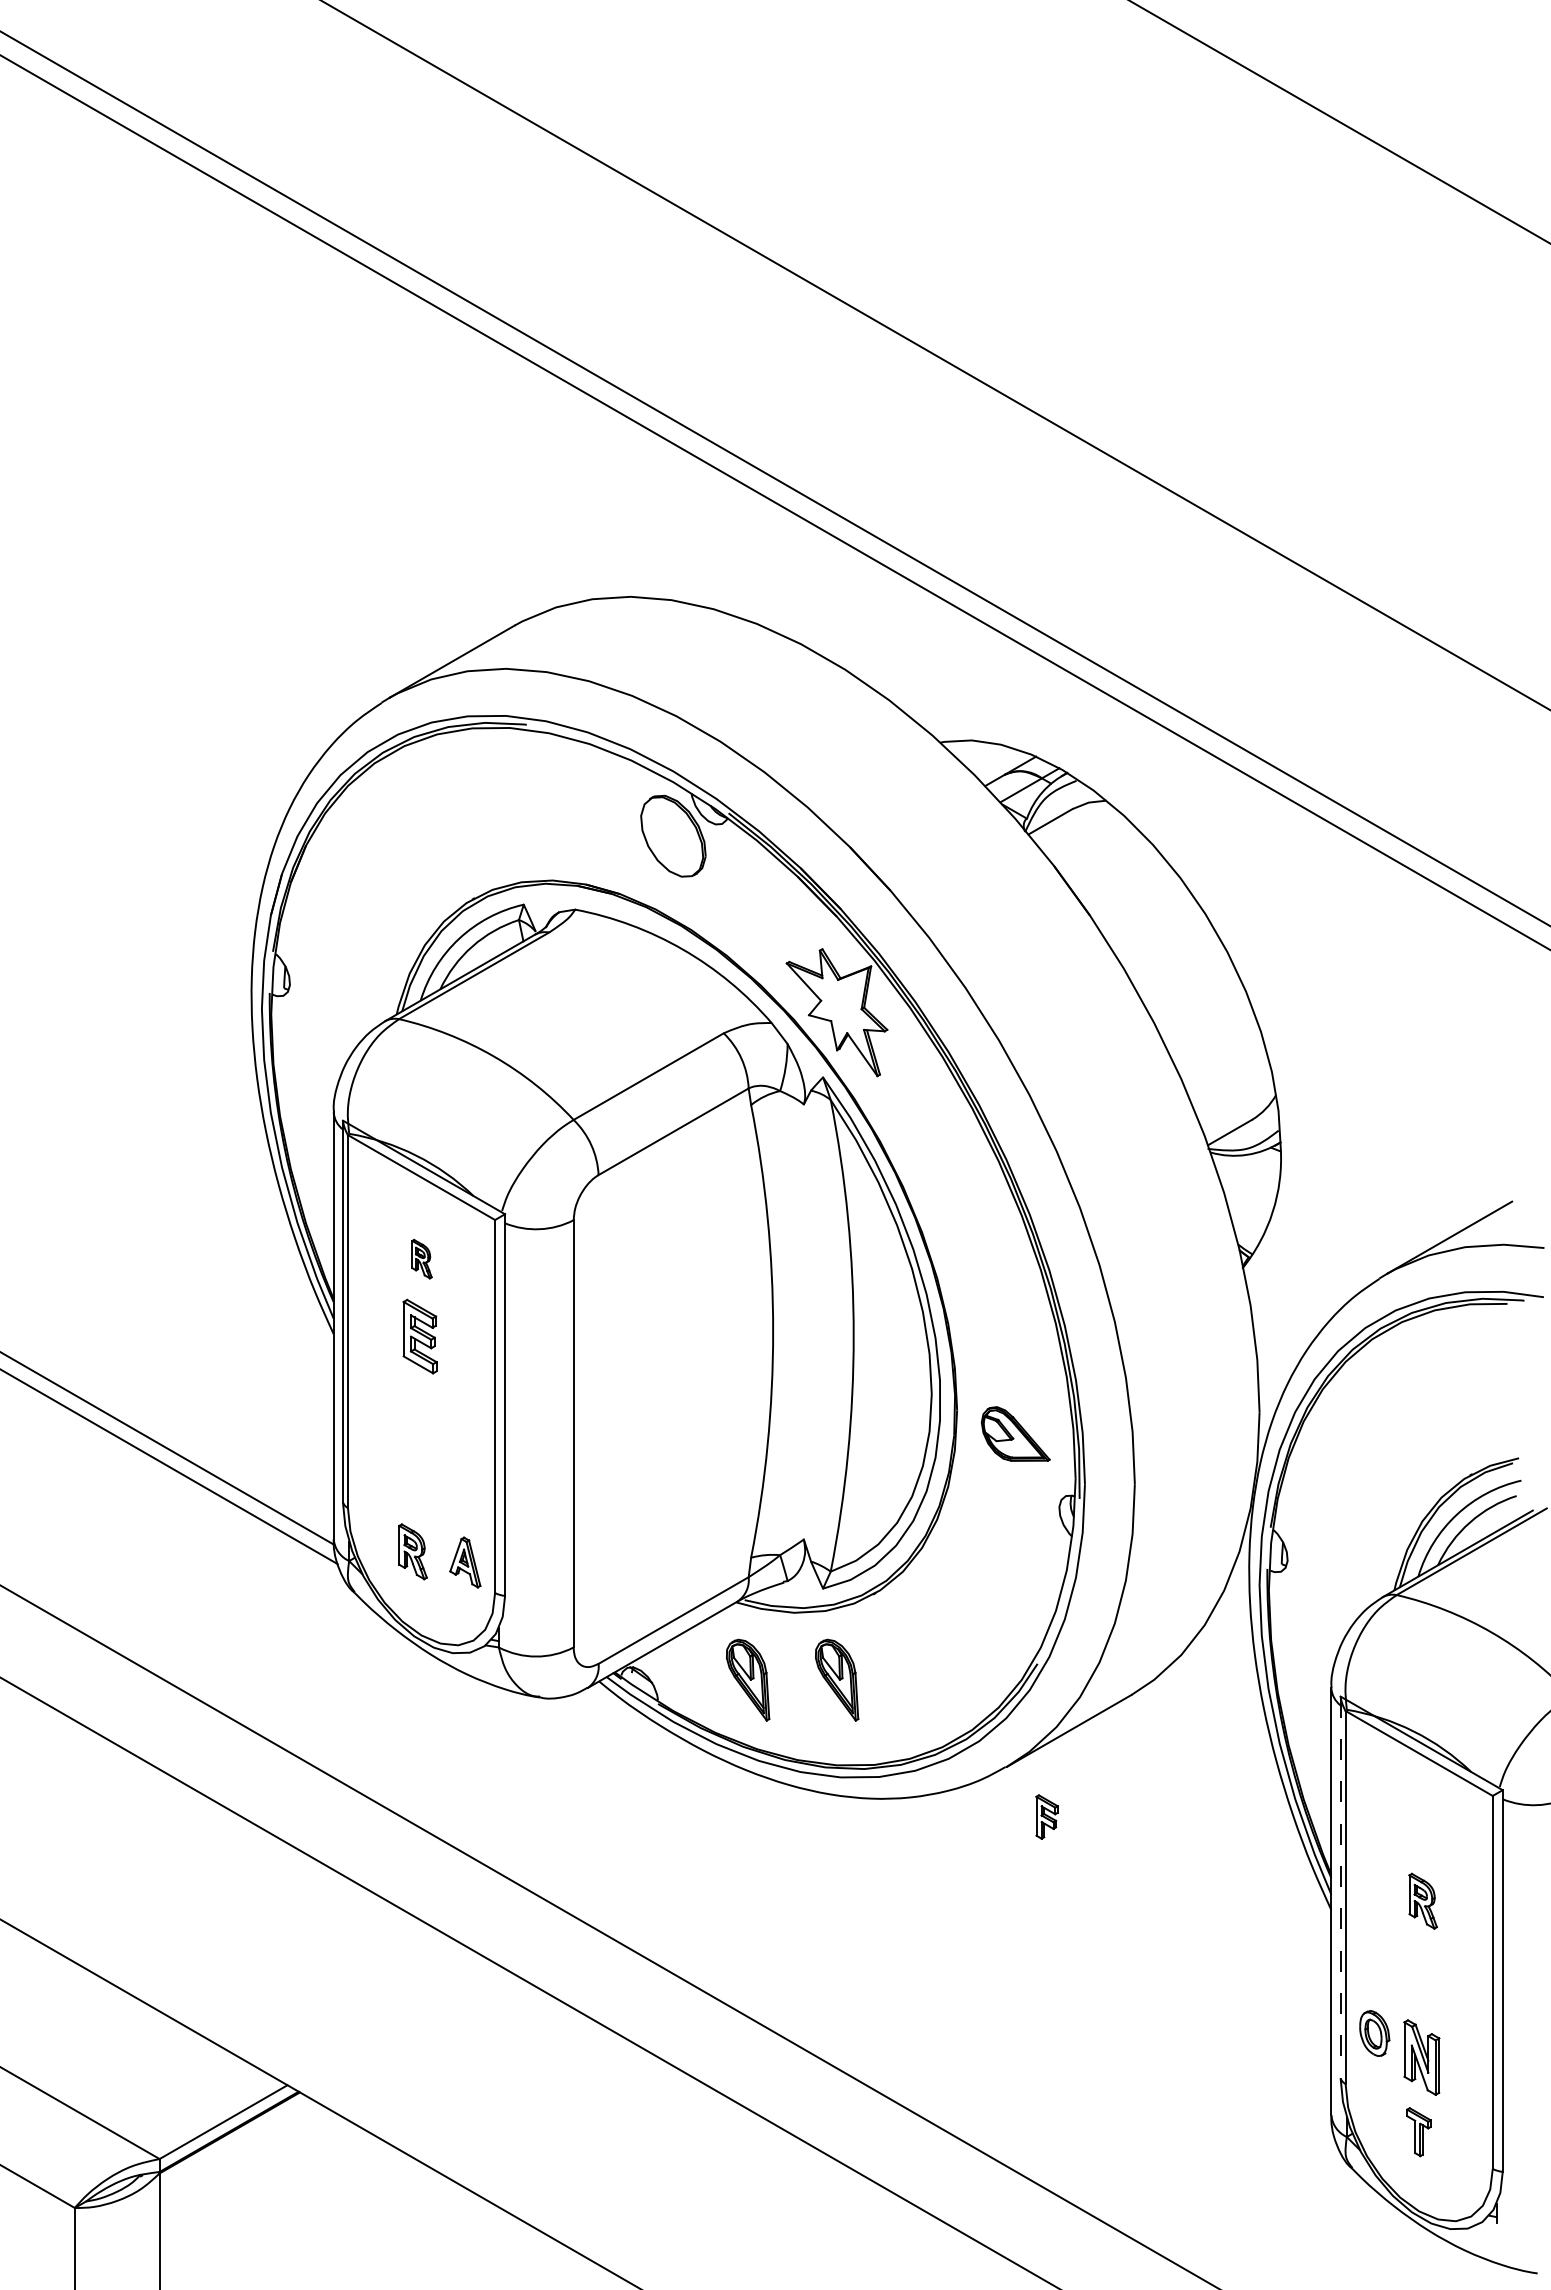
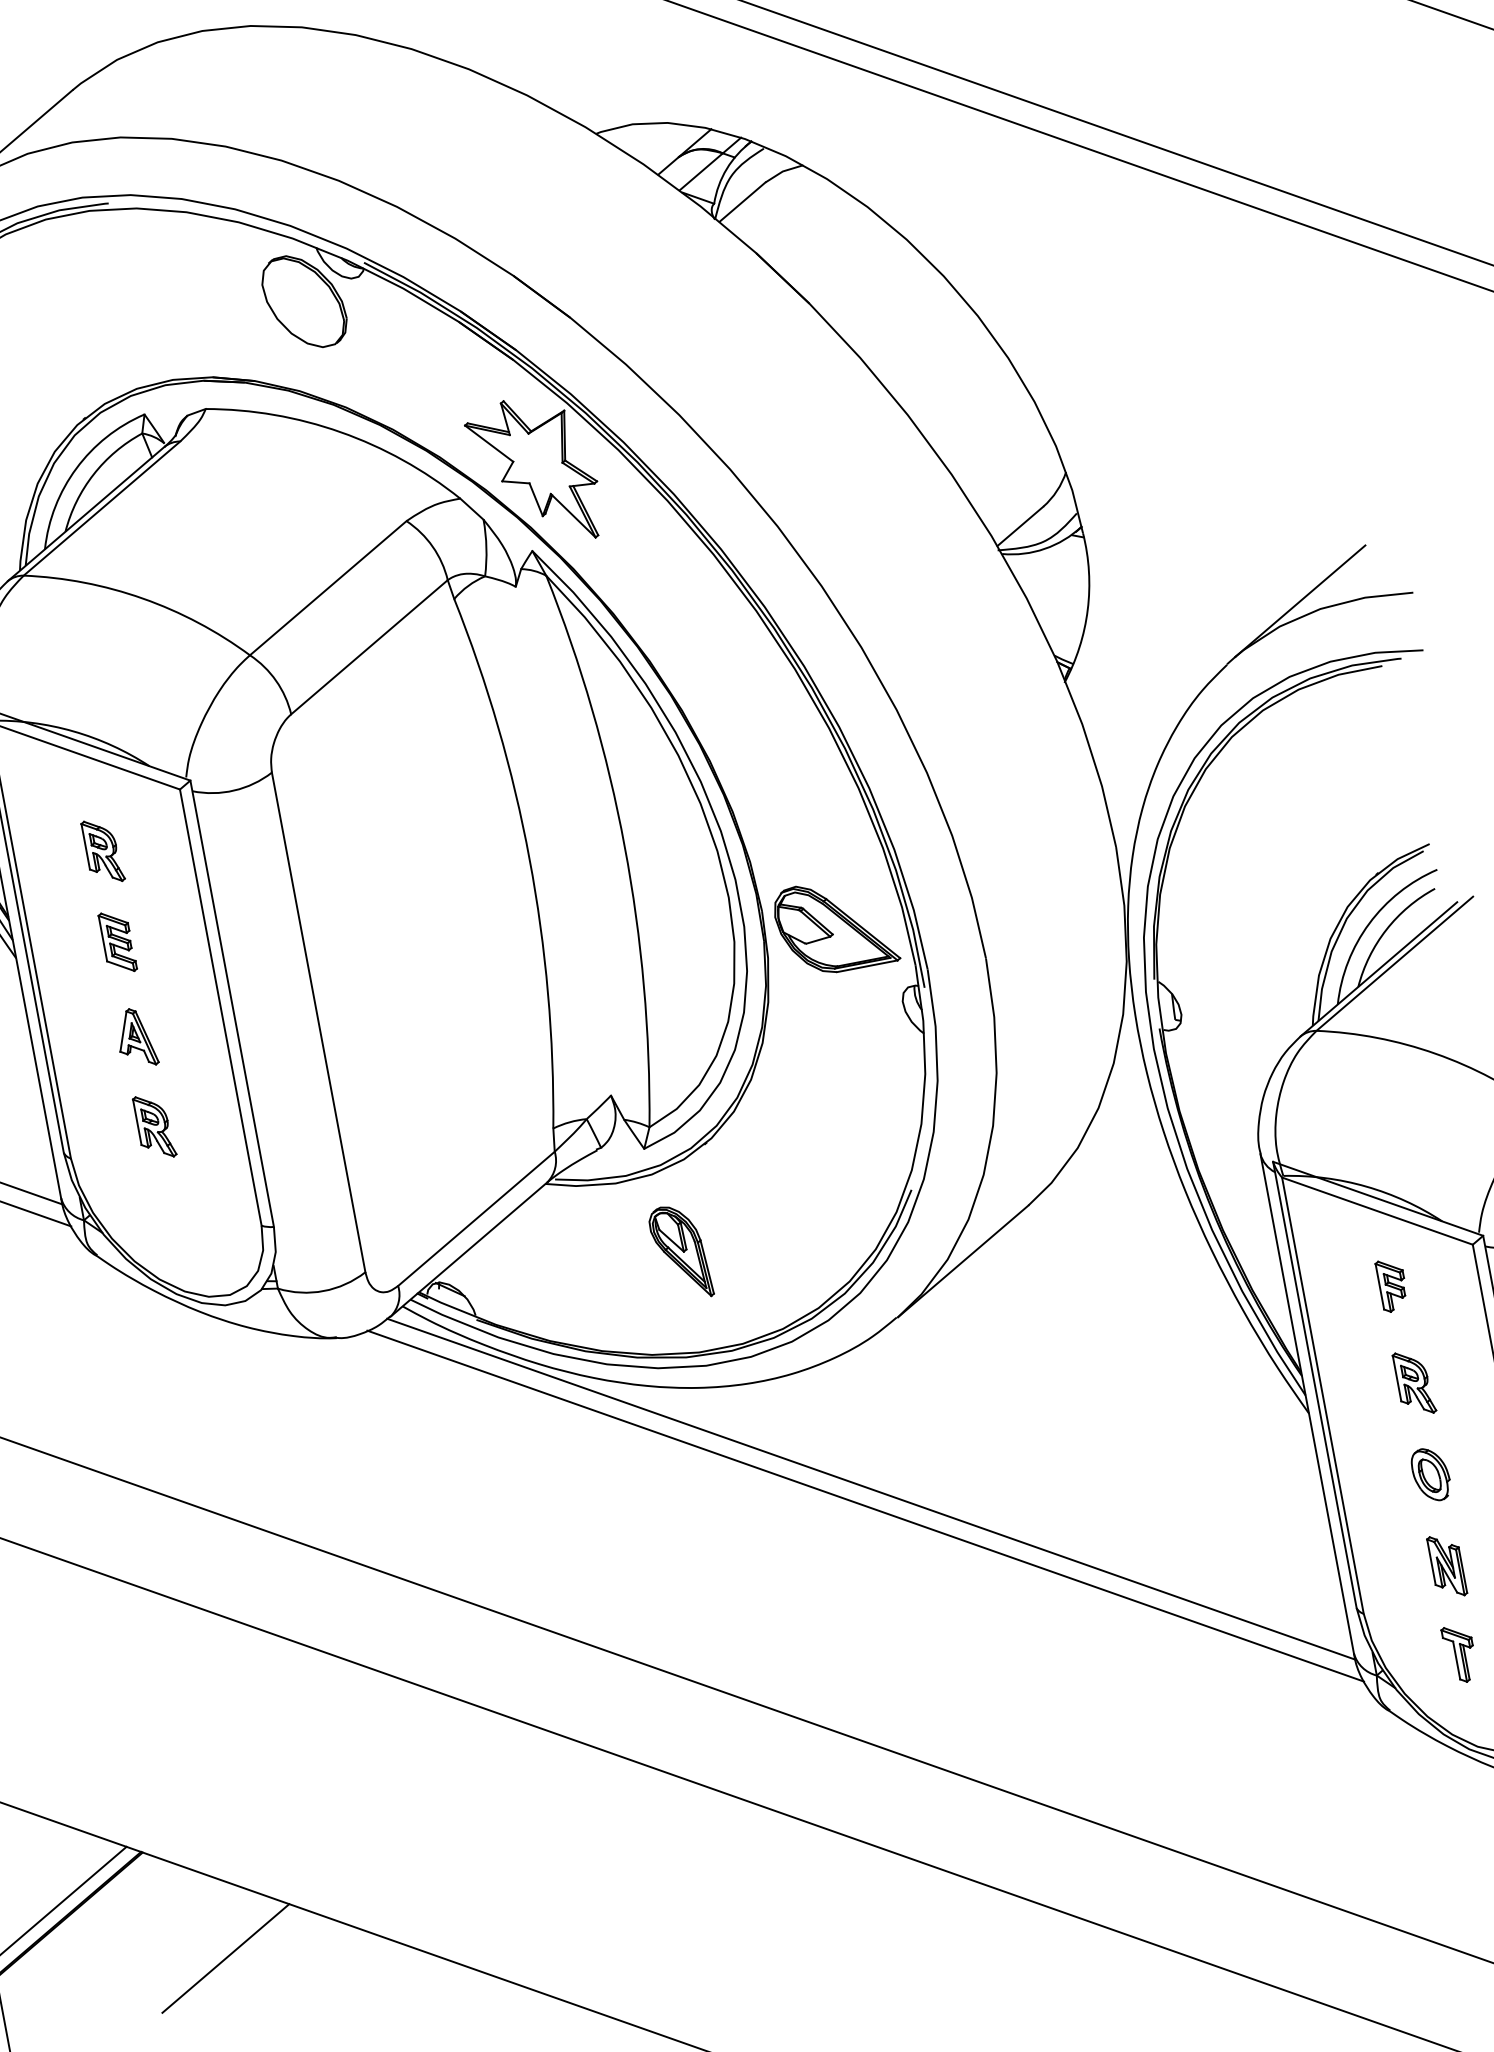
part: (421, 1258) -> (102, 850), size x1.43
part: (419, 1336) -> (117, 942), size x0.71
part: (1015, 1433) -> (835, 925), size x1.43
part: (412, 1551) -> (153, 1126), moved
part: (465, 1562) -> (136, 1037), moved
part: (748, 1679) -> (576, 1271), removed
part: (1046, 1816) -> (1391, 1284), moved
line: (1340, 1887) -> (1314, 1385), dashed -> solid
line: (957, 1904) -> (870, 1488), added
line: (950, 1918) -> (865, 1506), added
part: (1374, 2033) -> (1430, 1474), moved
part: (1421, 2057) -> (1446, 1566), size x0.71
line: (352, 2192) -> (226, 1958), added

